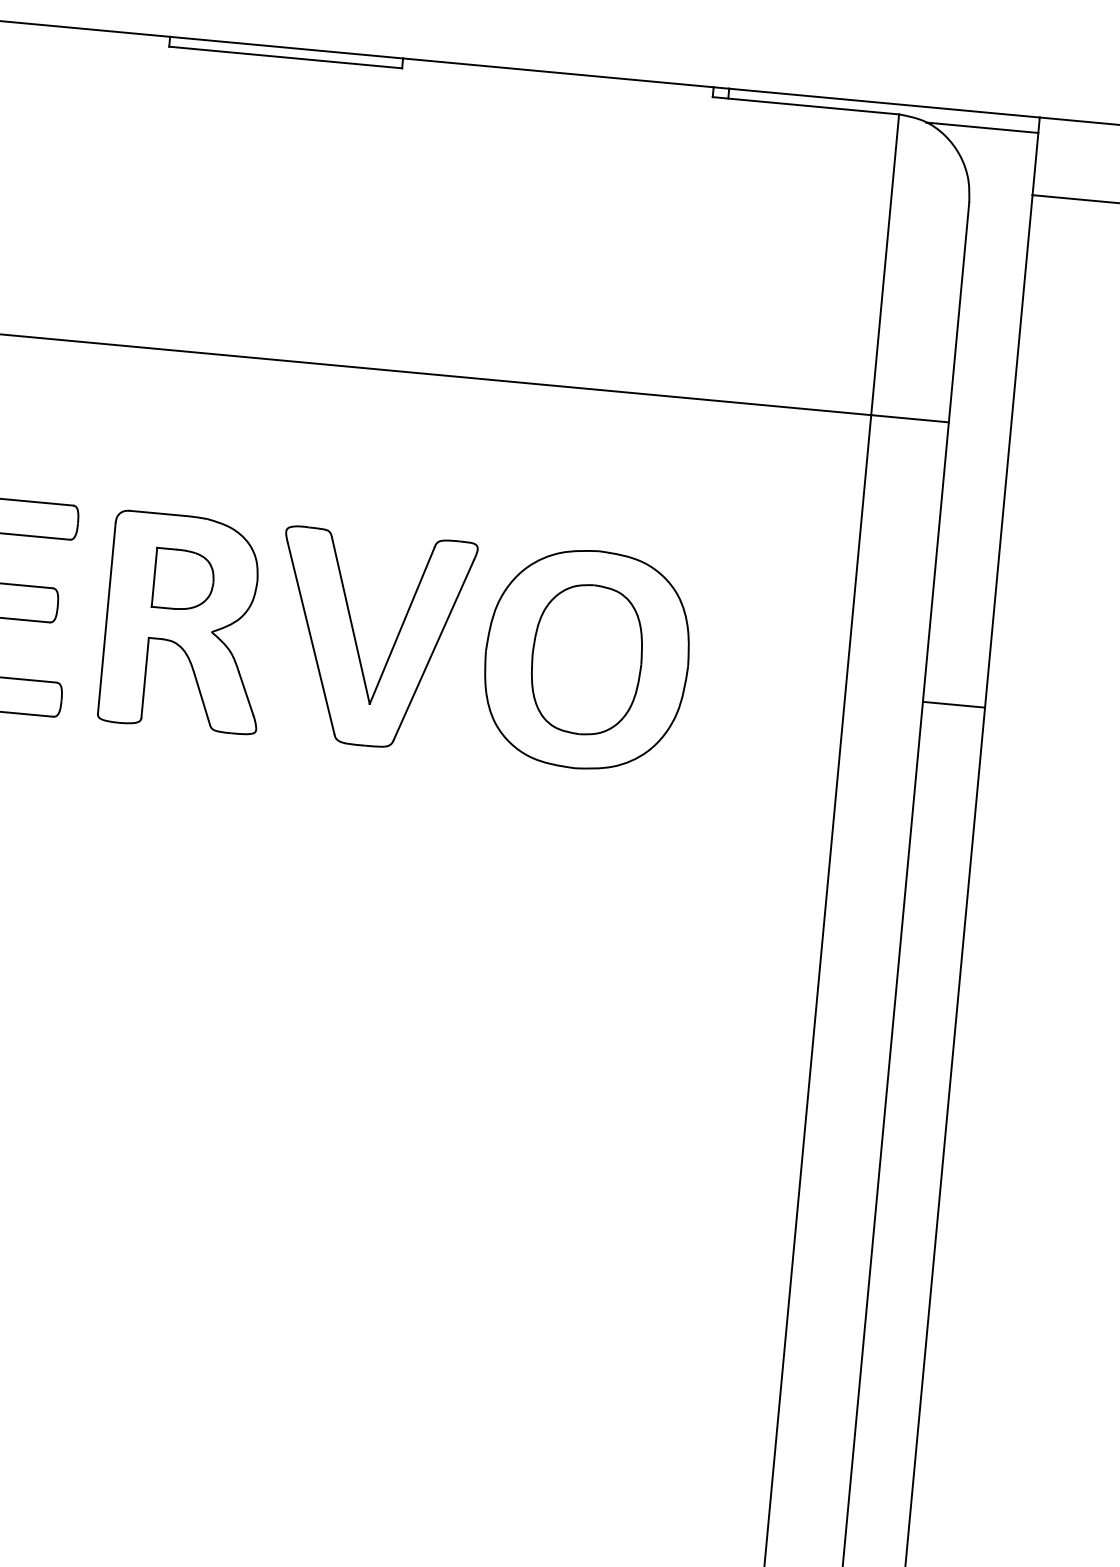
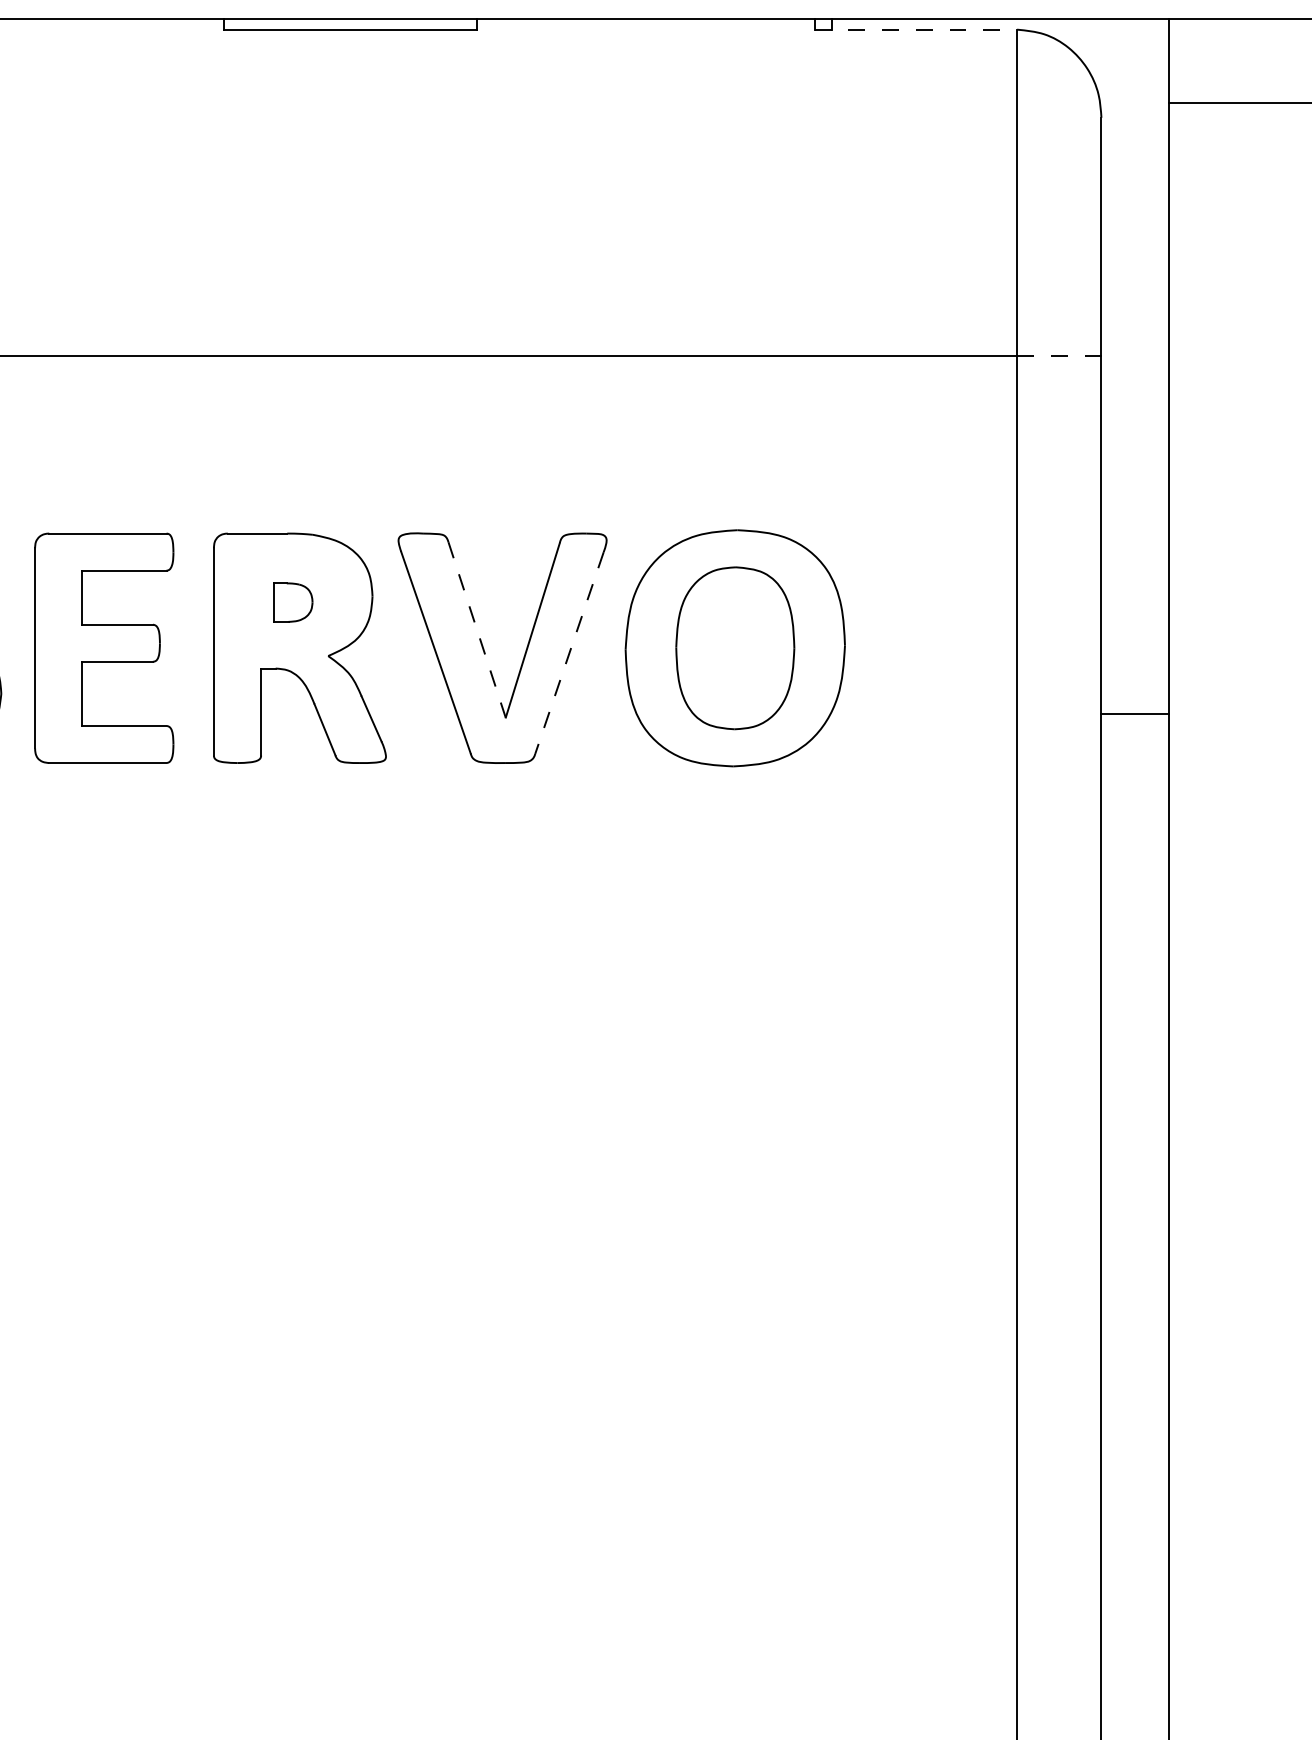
line: (806, 105) -> (916, 29), solid -> dashed
line: (981, 127) -> (1107, 35), removed
line: (910, 418) -> (1059, 356), solid -> dashed
part: (184, 579) -> (293, 602), size x0.6
line: (351, 621) -> (477, 630), solid -> dashed
line: (433, 650) -> (569, 653), solid -> dashed
line: (953, 705) -> (1134, 714), moved

